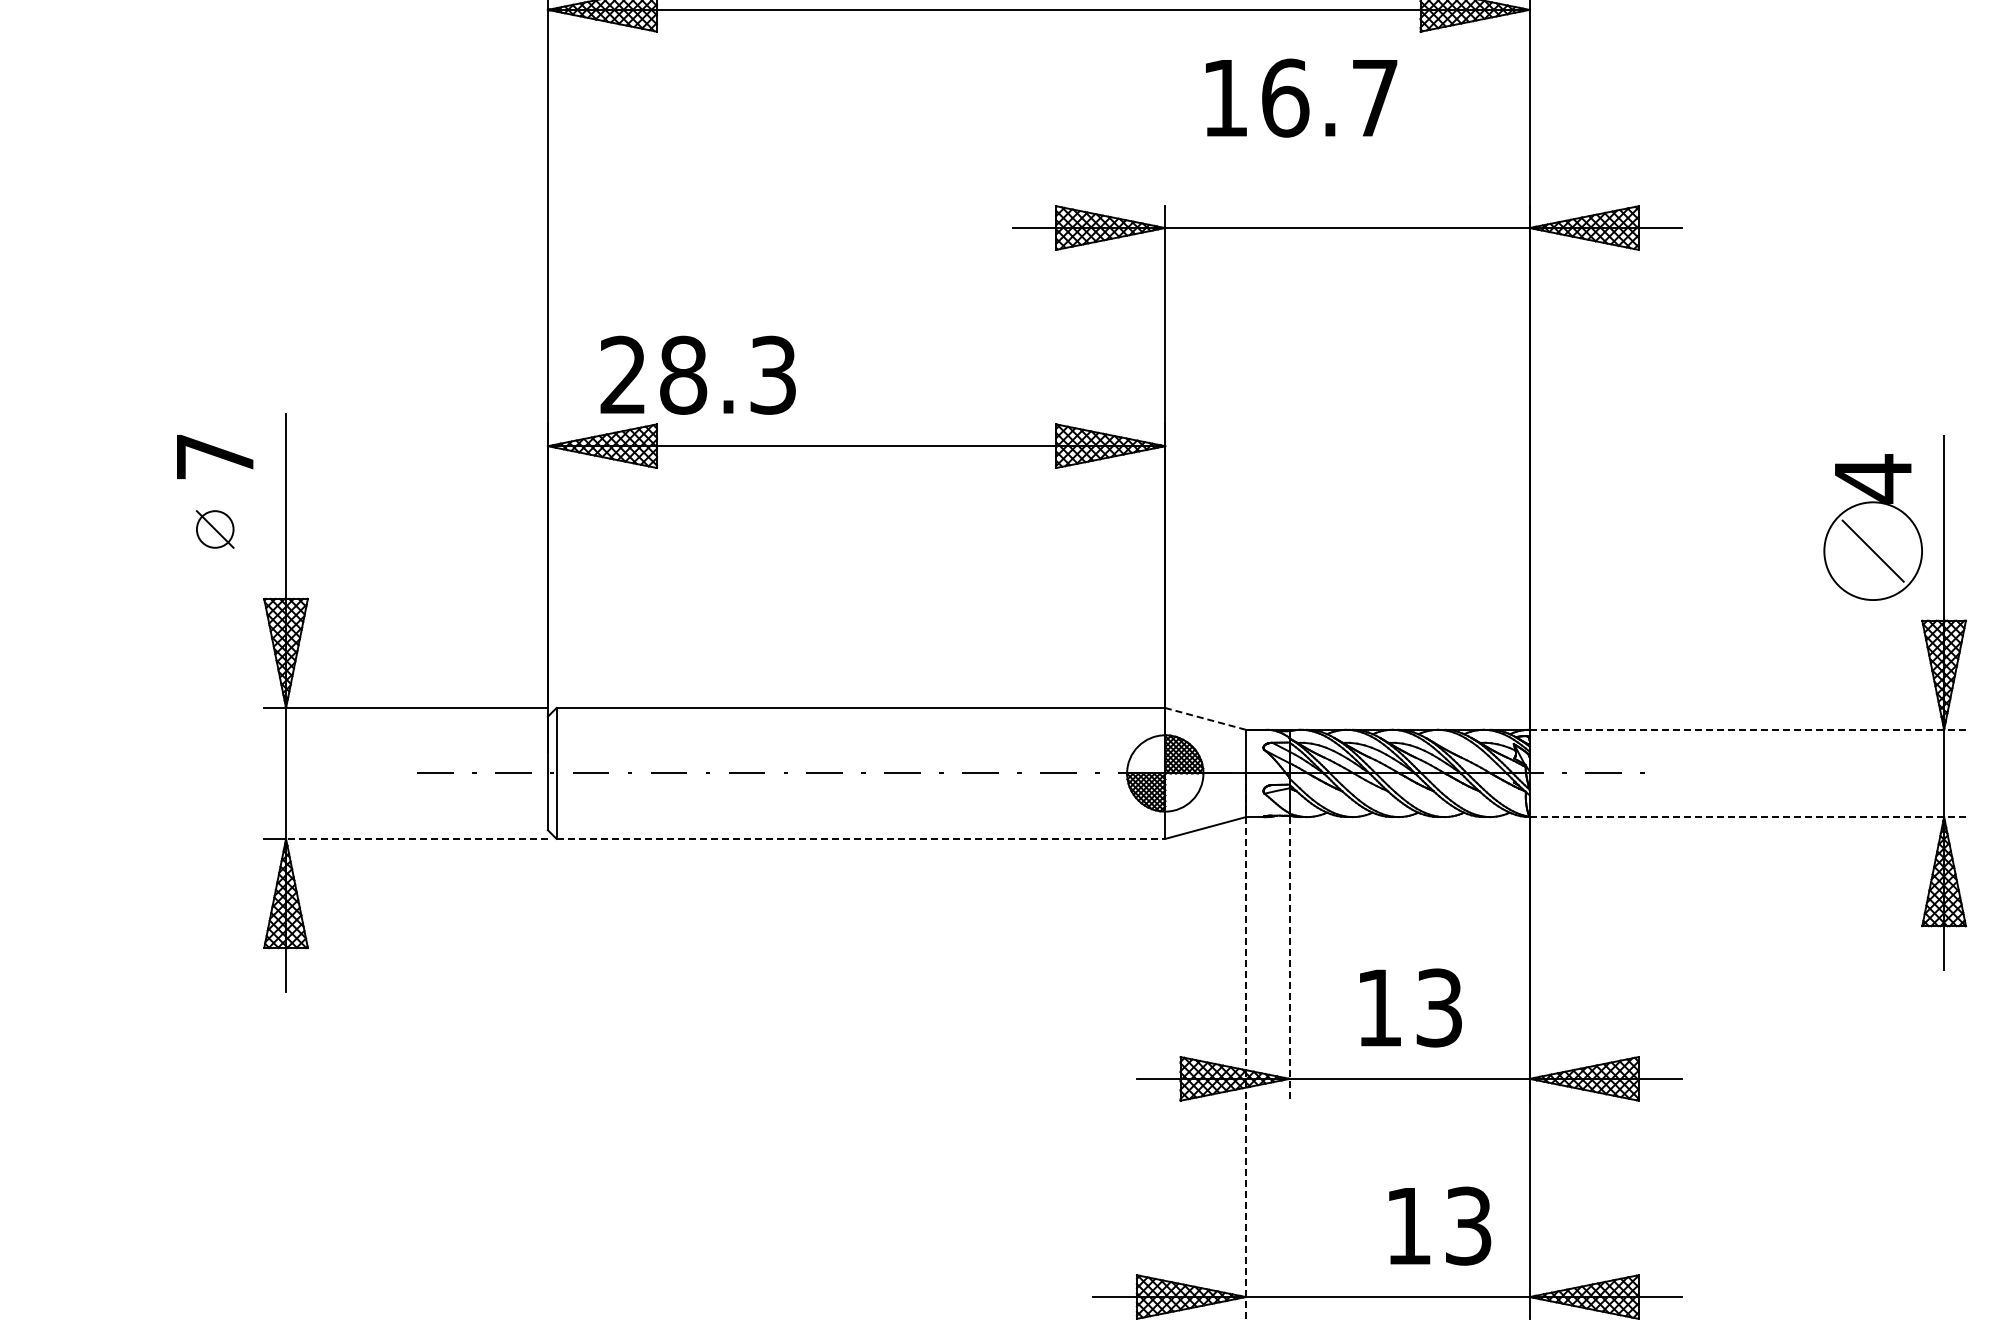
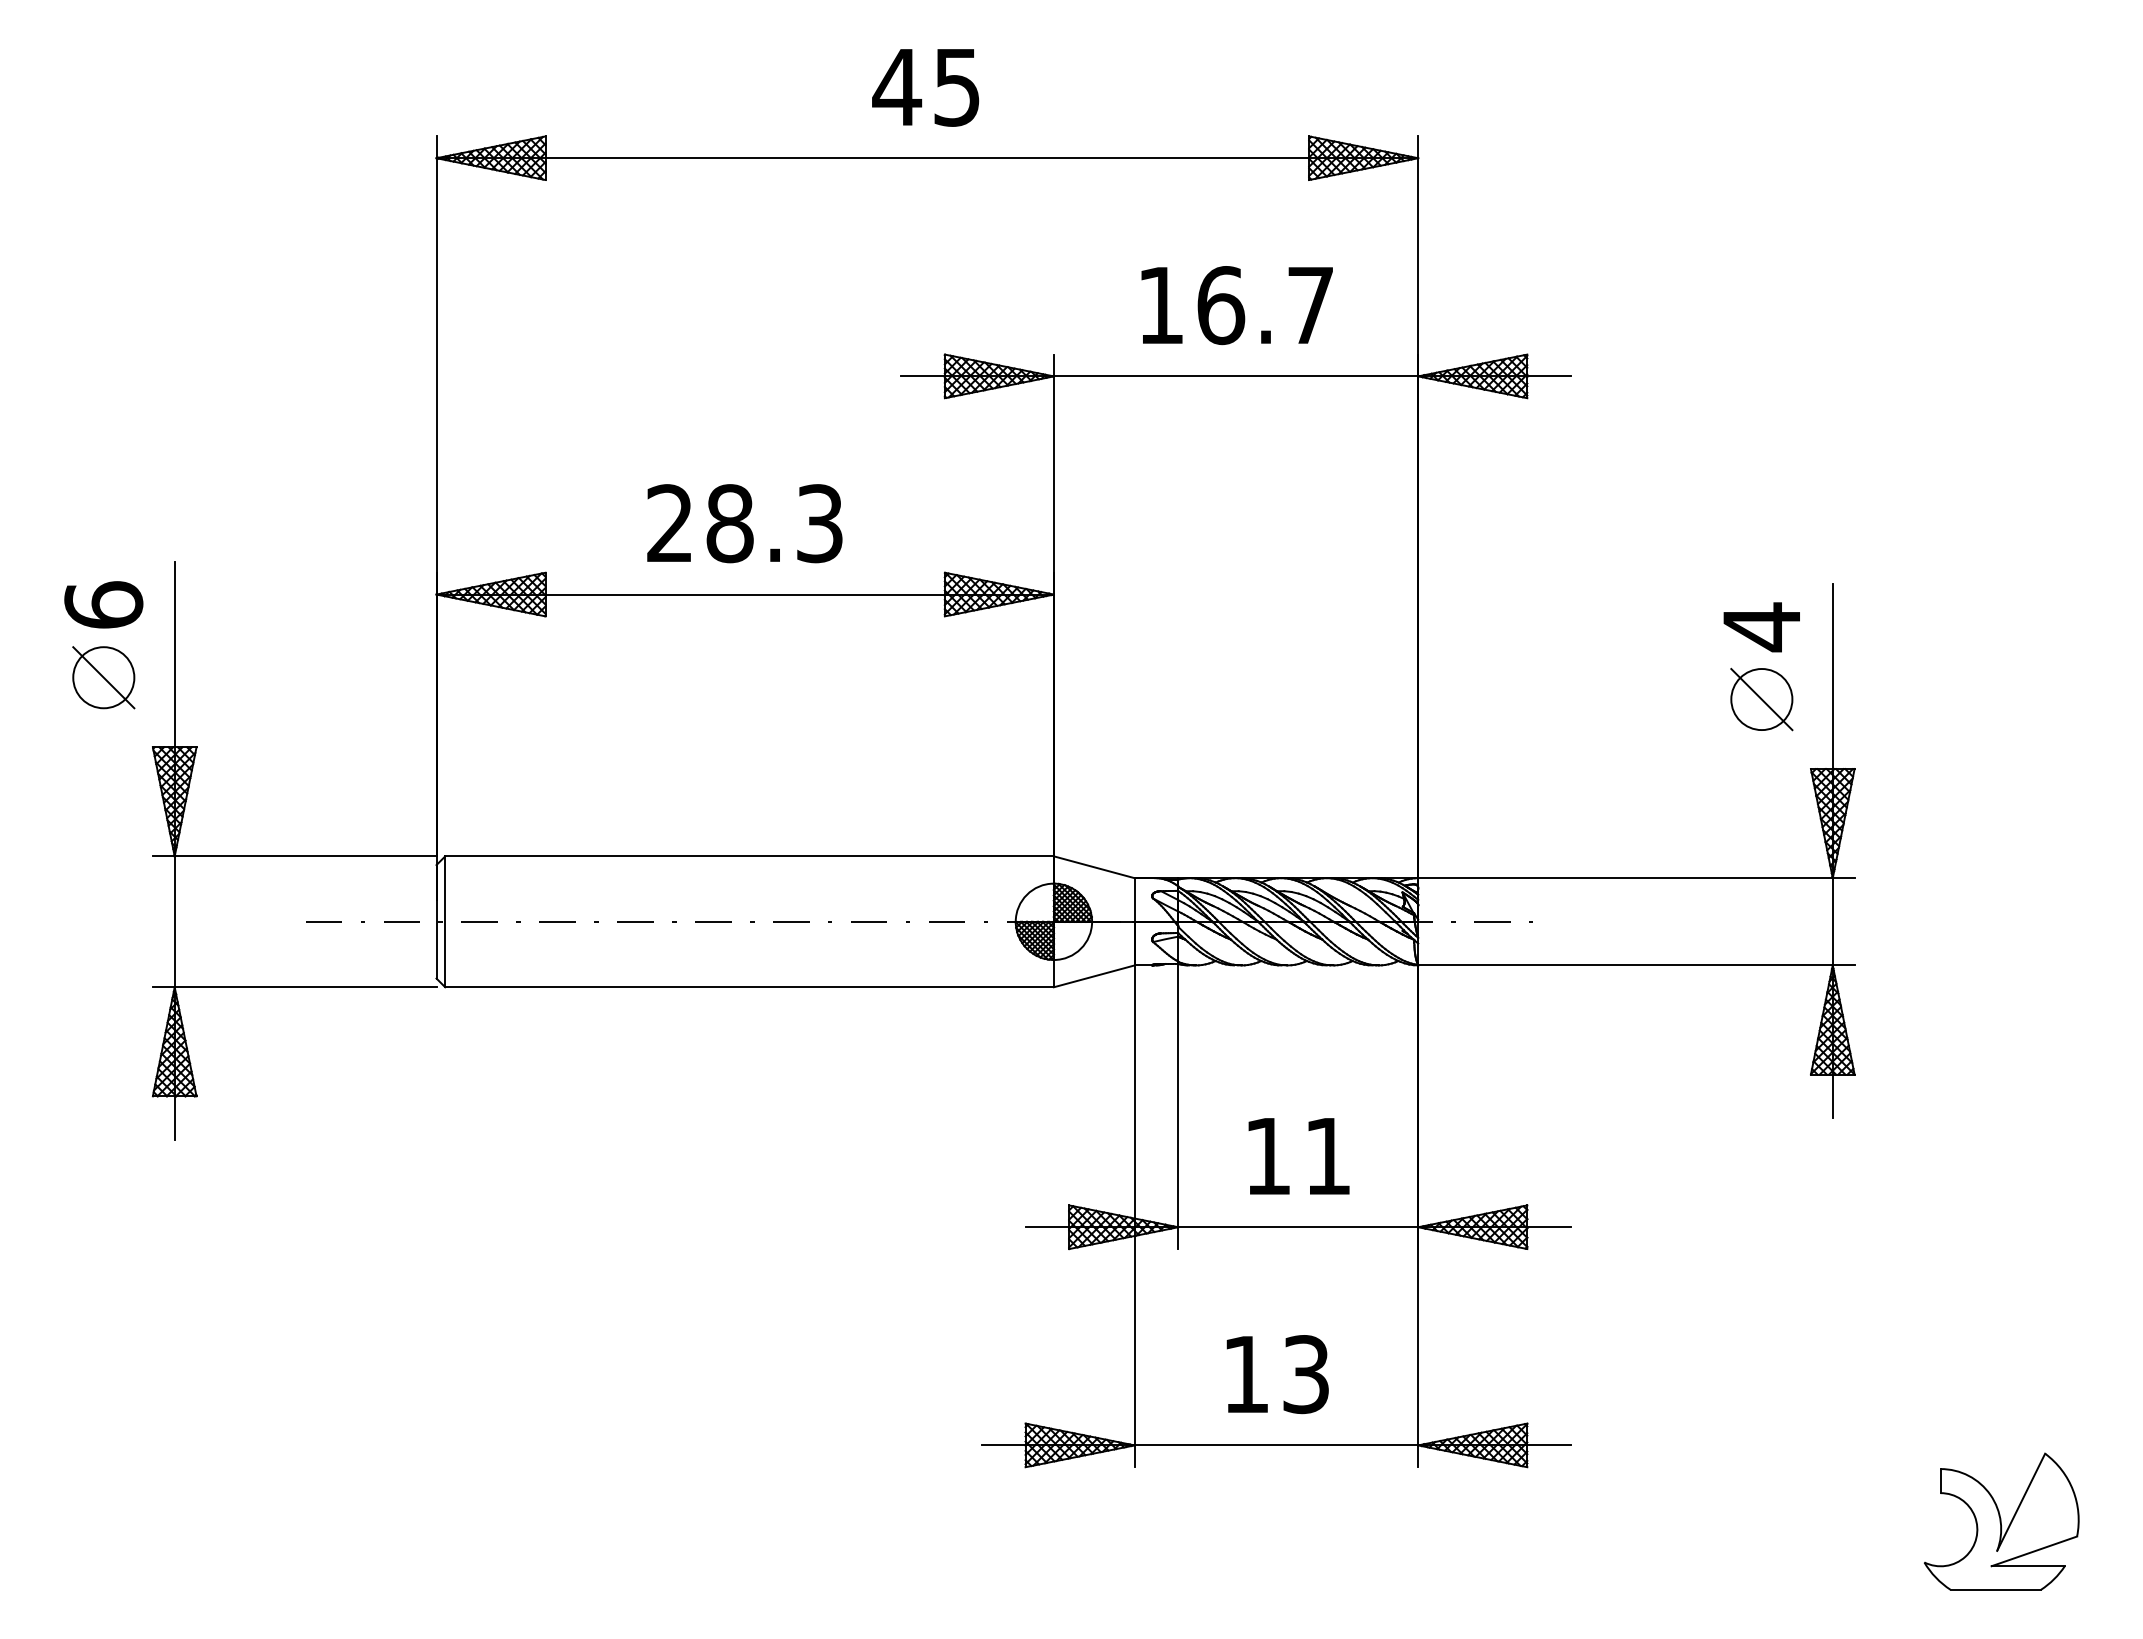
text: (1300, 98) -> (1236, 305), moved
text: (697, 375) -> (744, 523), moved
text: (214, 456) -> (103, 604), 7 -> 6
part: (214, 529) -> (103, 677), size x1.67
circle: (1872, 551) -> (1761, 699), size x0.62
line: (1205, 719) -> (1094, 867), dashed -> solid
line: (1746, 730) -> (1635, 878), dashed -> solid
line: (1747, 817) -> (1636, 965), dashed -> solid
line: (416, 839) -> (305, 987), dashed -> solid
line: (861, 839) -> (750, 987), dashed -> solid
line: (1289, 959) -> (1178, 1107), dashed -> solid
text: (1438, 1007) -> (1327, 1155), 13 -> 11
line: (1245, 1046) -> (1134, 1194), dashed -> solid
text: (1439, 1226) -> (1277, 1374), moved

